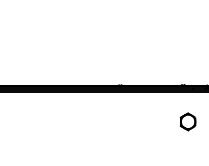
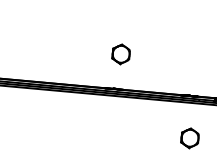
part: (122, 55) -> (120, 53), added

